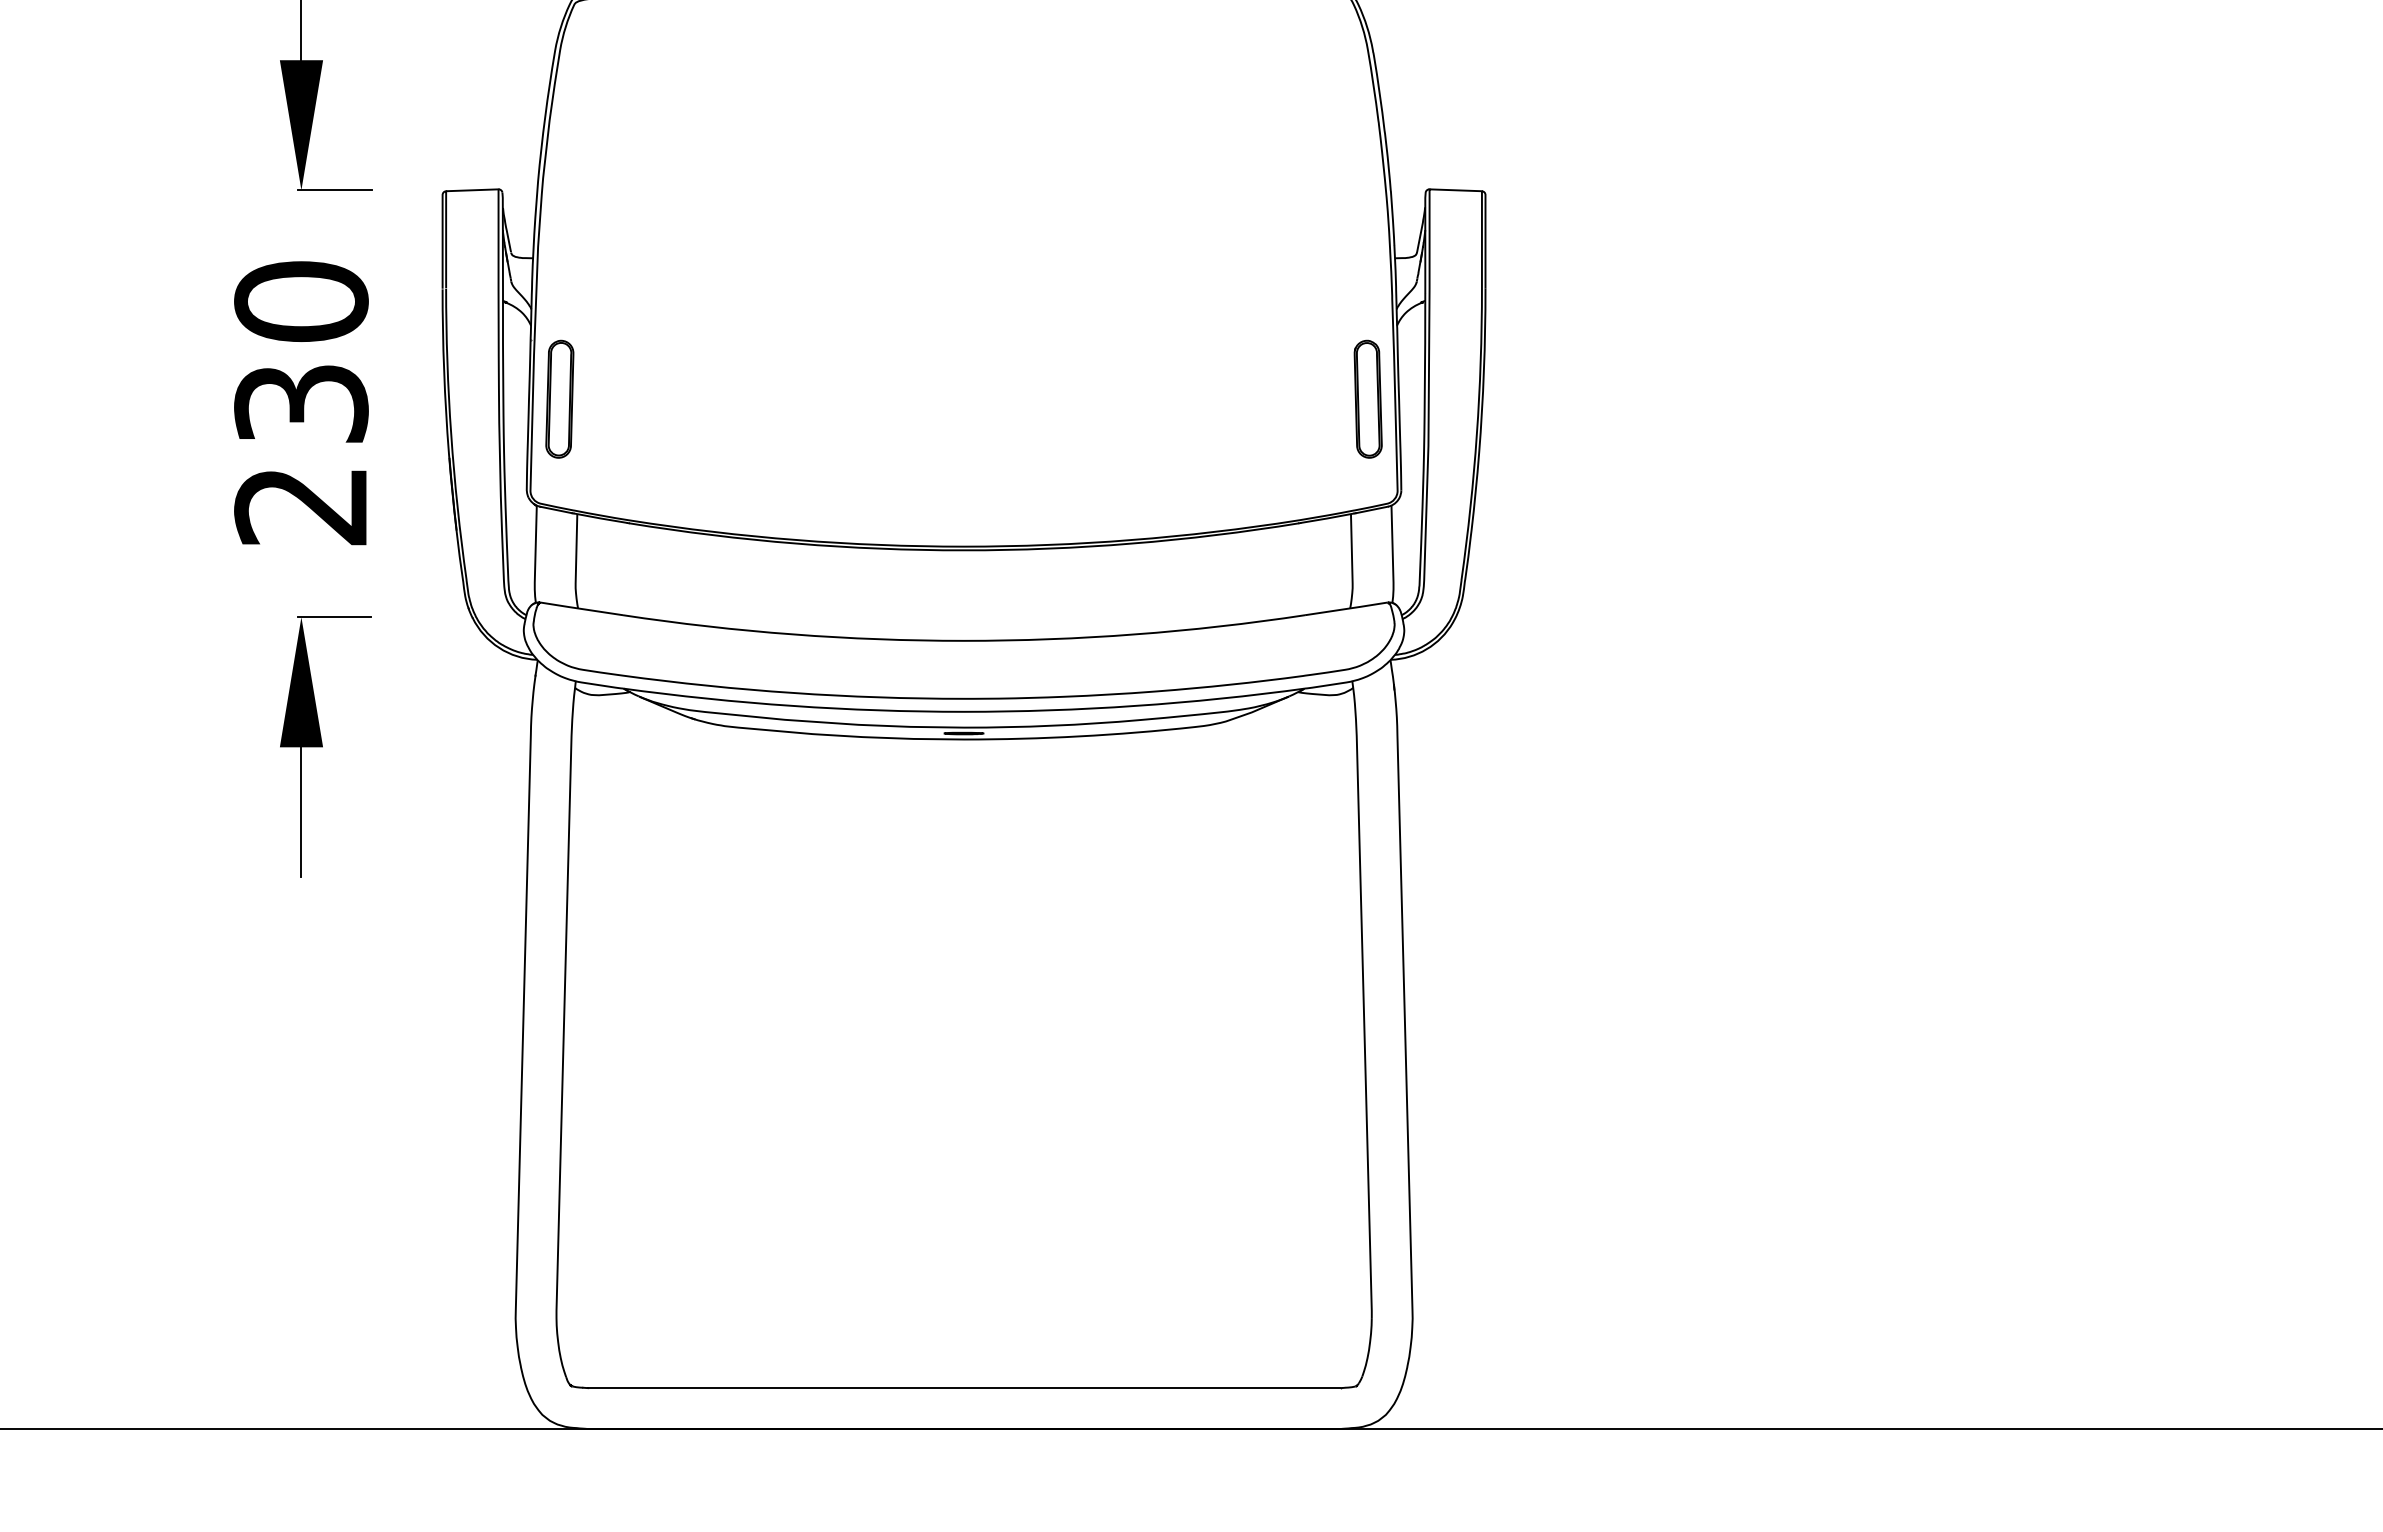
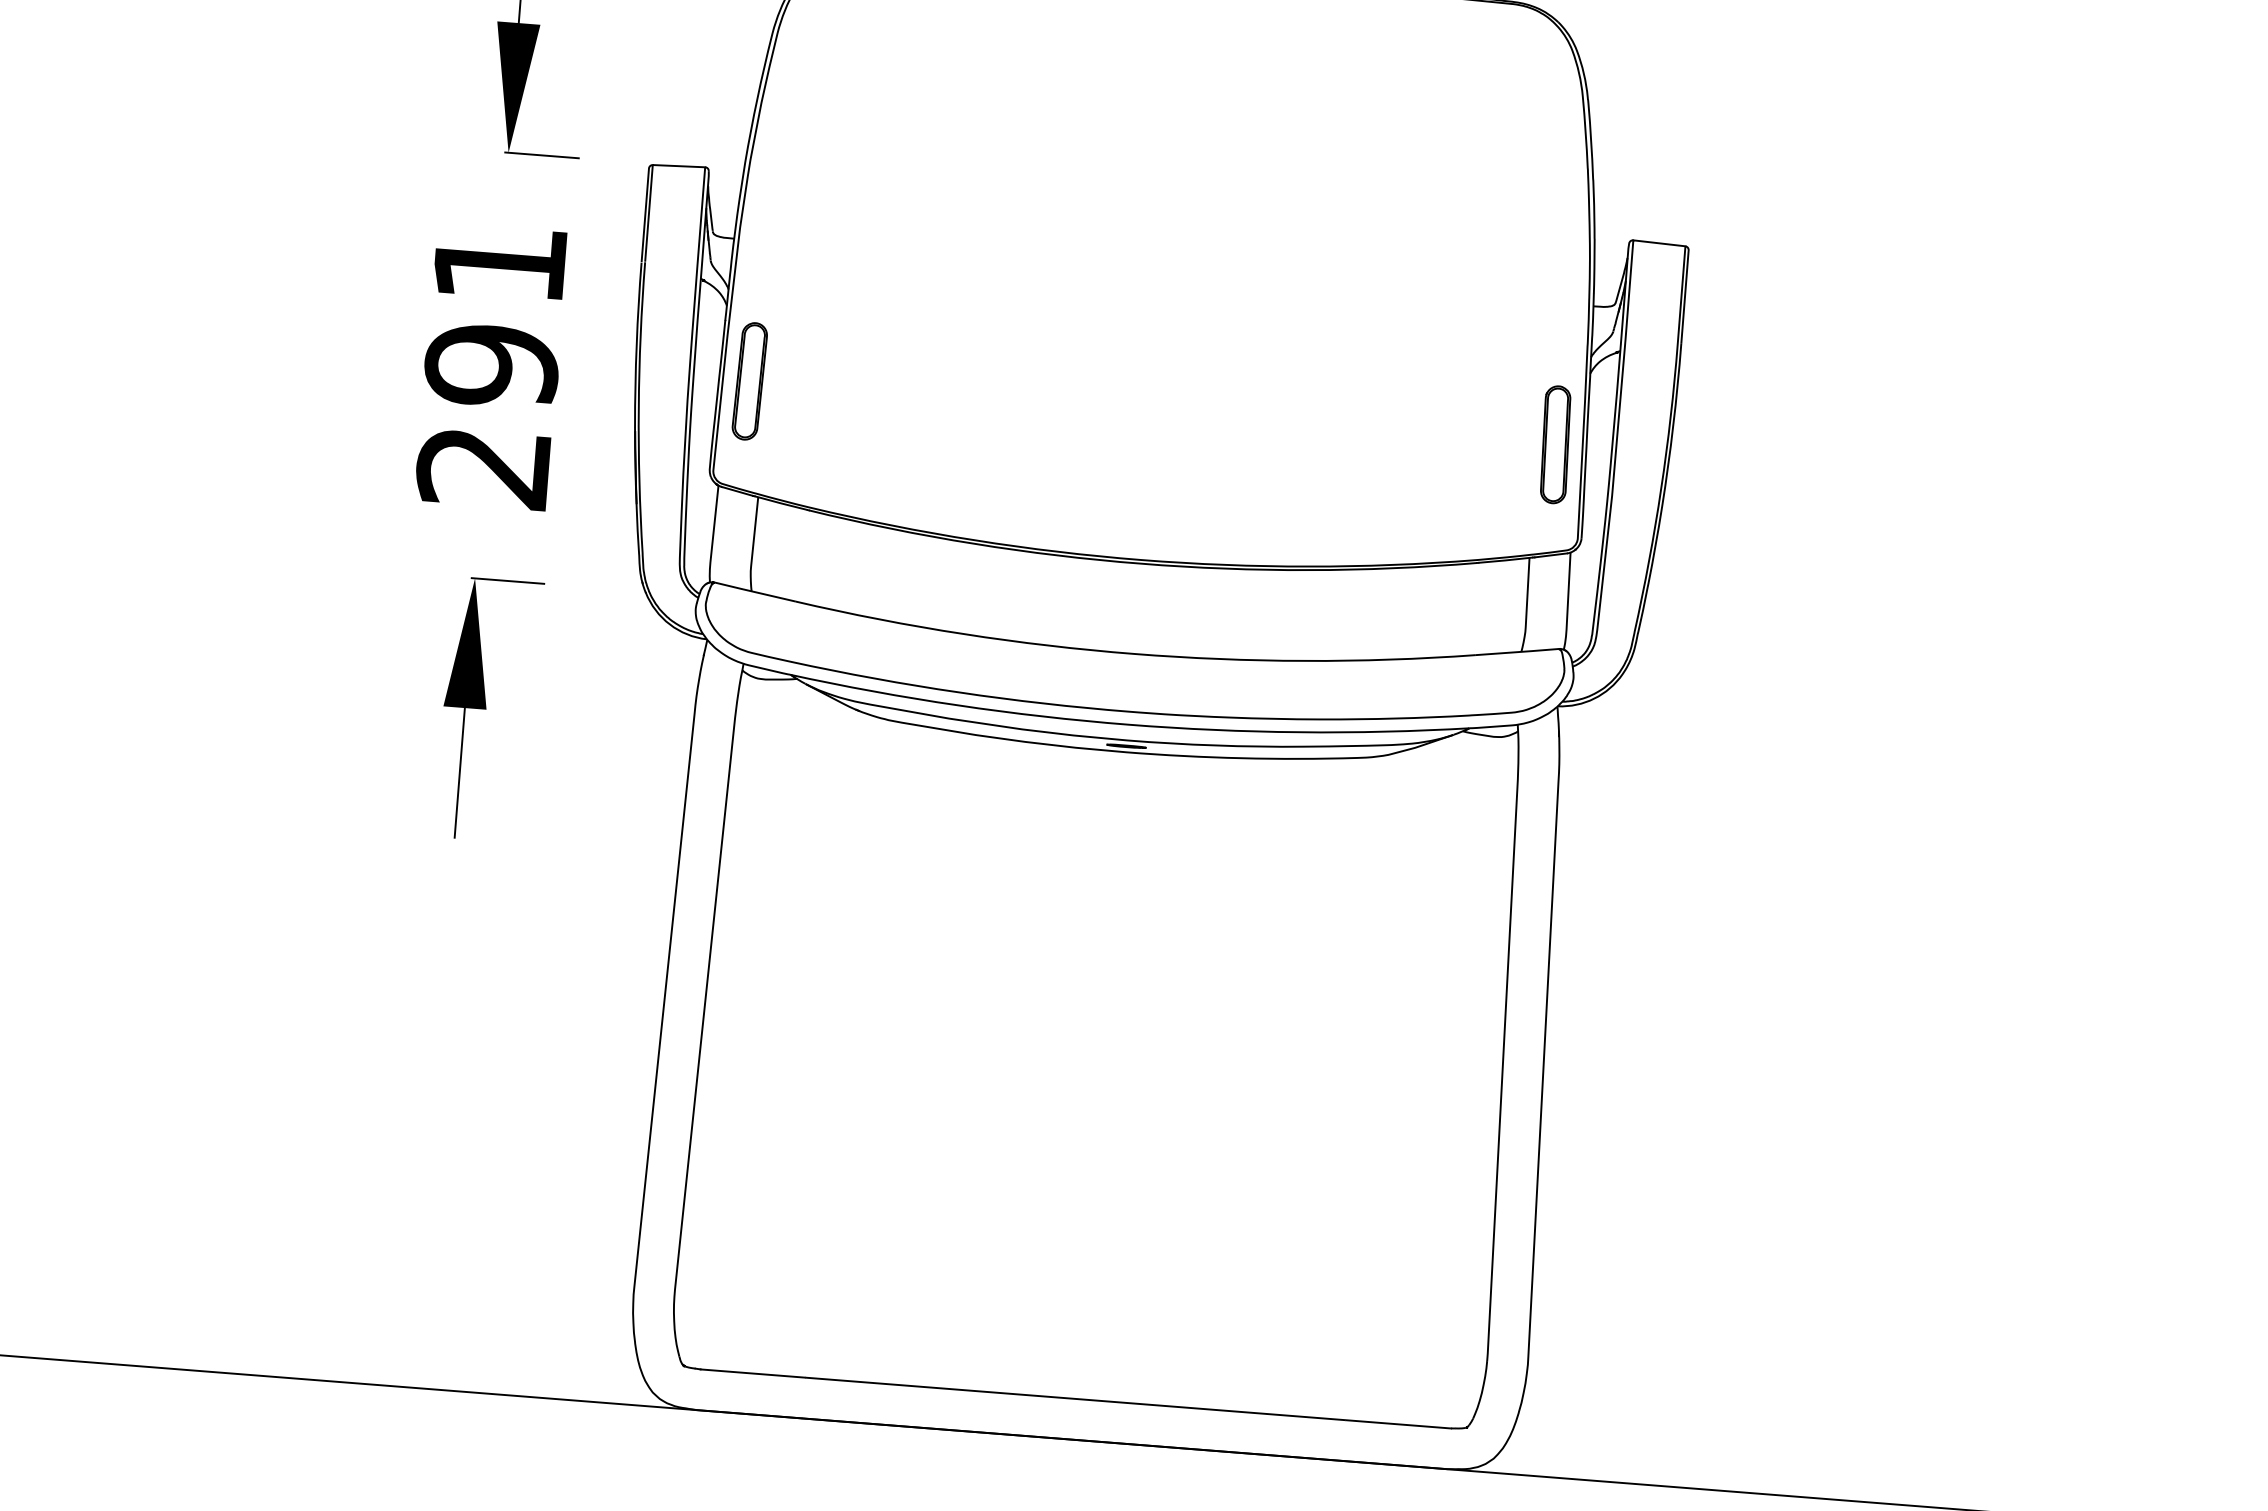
text: (301, 352) -> (495, 314), 230 -> 291

